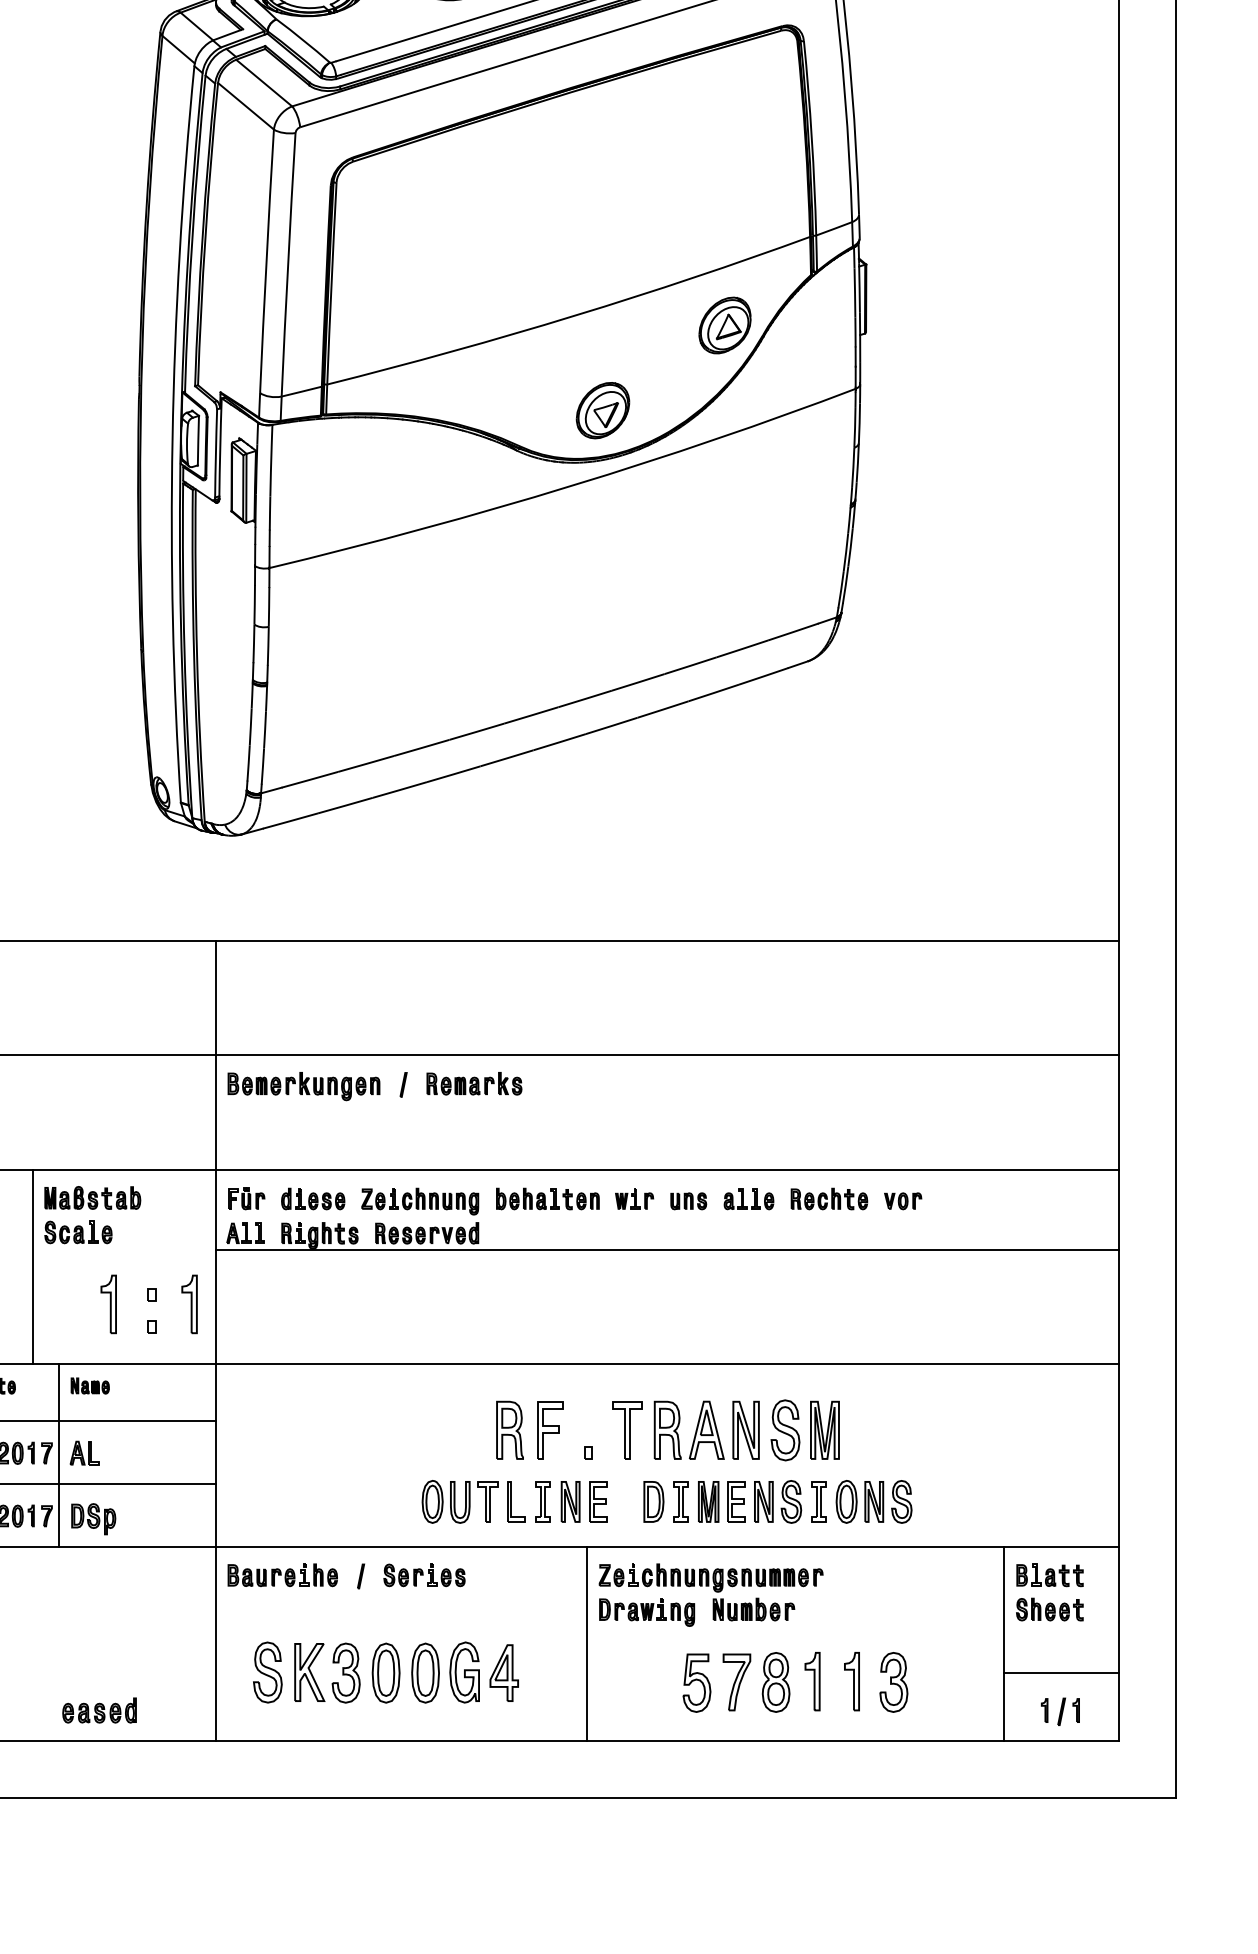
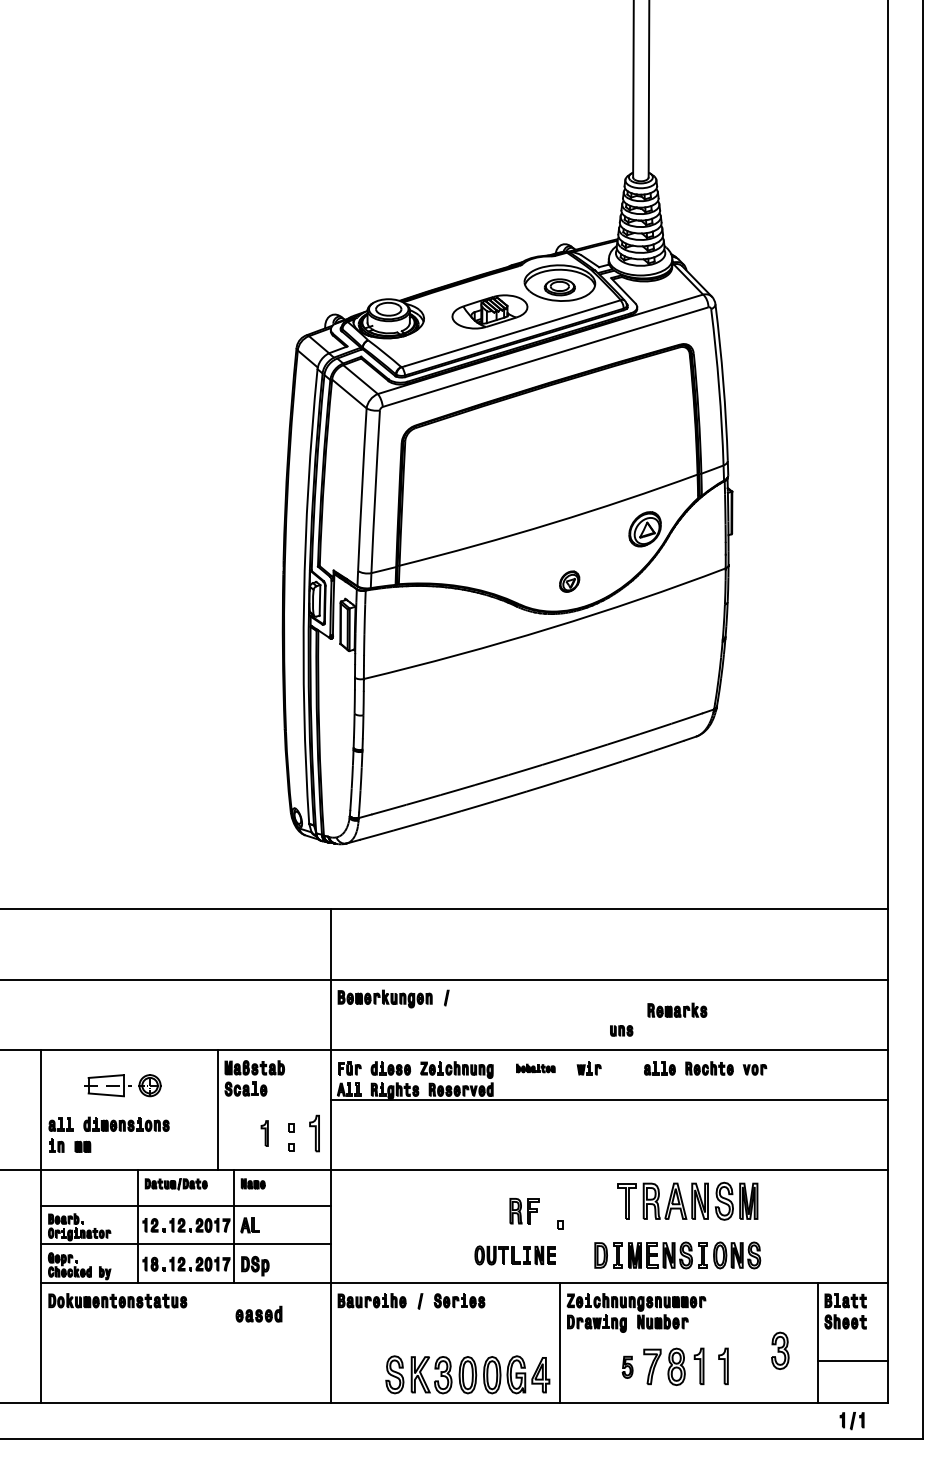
part: (602, 410) -> (569, 581), size x0.6
part: (474, 1082) -> (677, 1009), moved
part: (547, 1199) -> (535, 1068), size x0.6
part: (688, 1200) -> (621, 1030), moved
part: (108, 1304) -> (264, 1133), size x0.7
part: (529, 1429) -> (524, 1210), size x0.7
part: (725, 1429) -> (687, 1200), moved
part: (513, 1501) -> (514, 1255), size x0.7
part: (385, 1672) -> (467, 1374), moved
part: (894, 1681) -> (780, 1350), moved
part: (696, 1683) -> (627, 1367), size x0.6
part: (98, 1709) -> (258, 1313), moved
part: (1059, 1712) -> (851, 1421), moved

